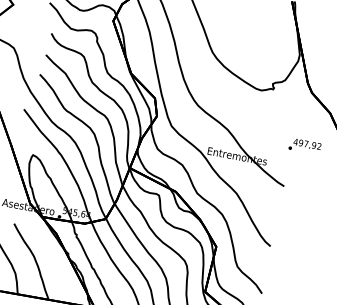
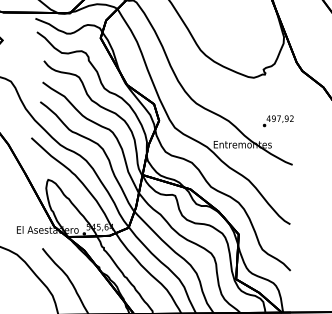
text: (305, 146) -> (278, 121), moved

